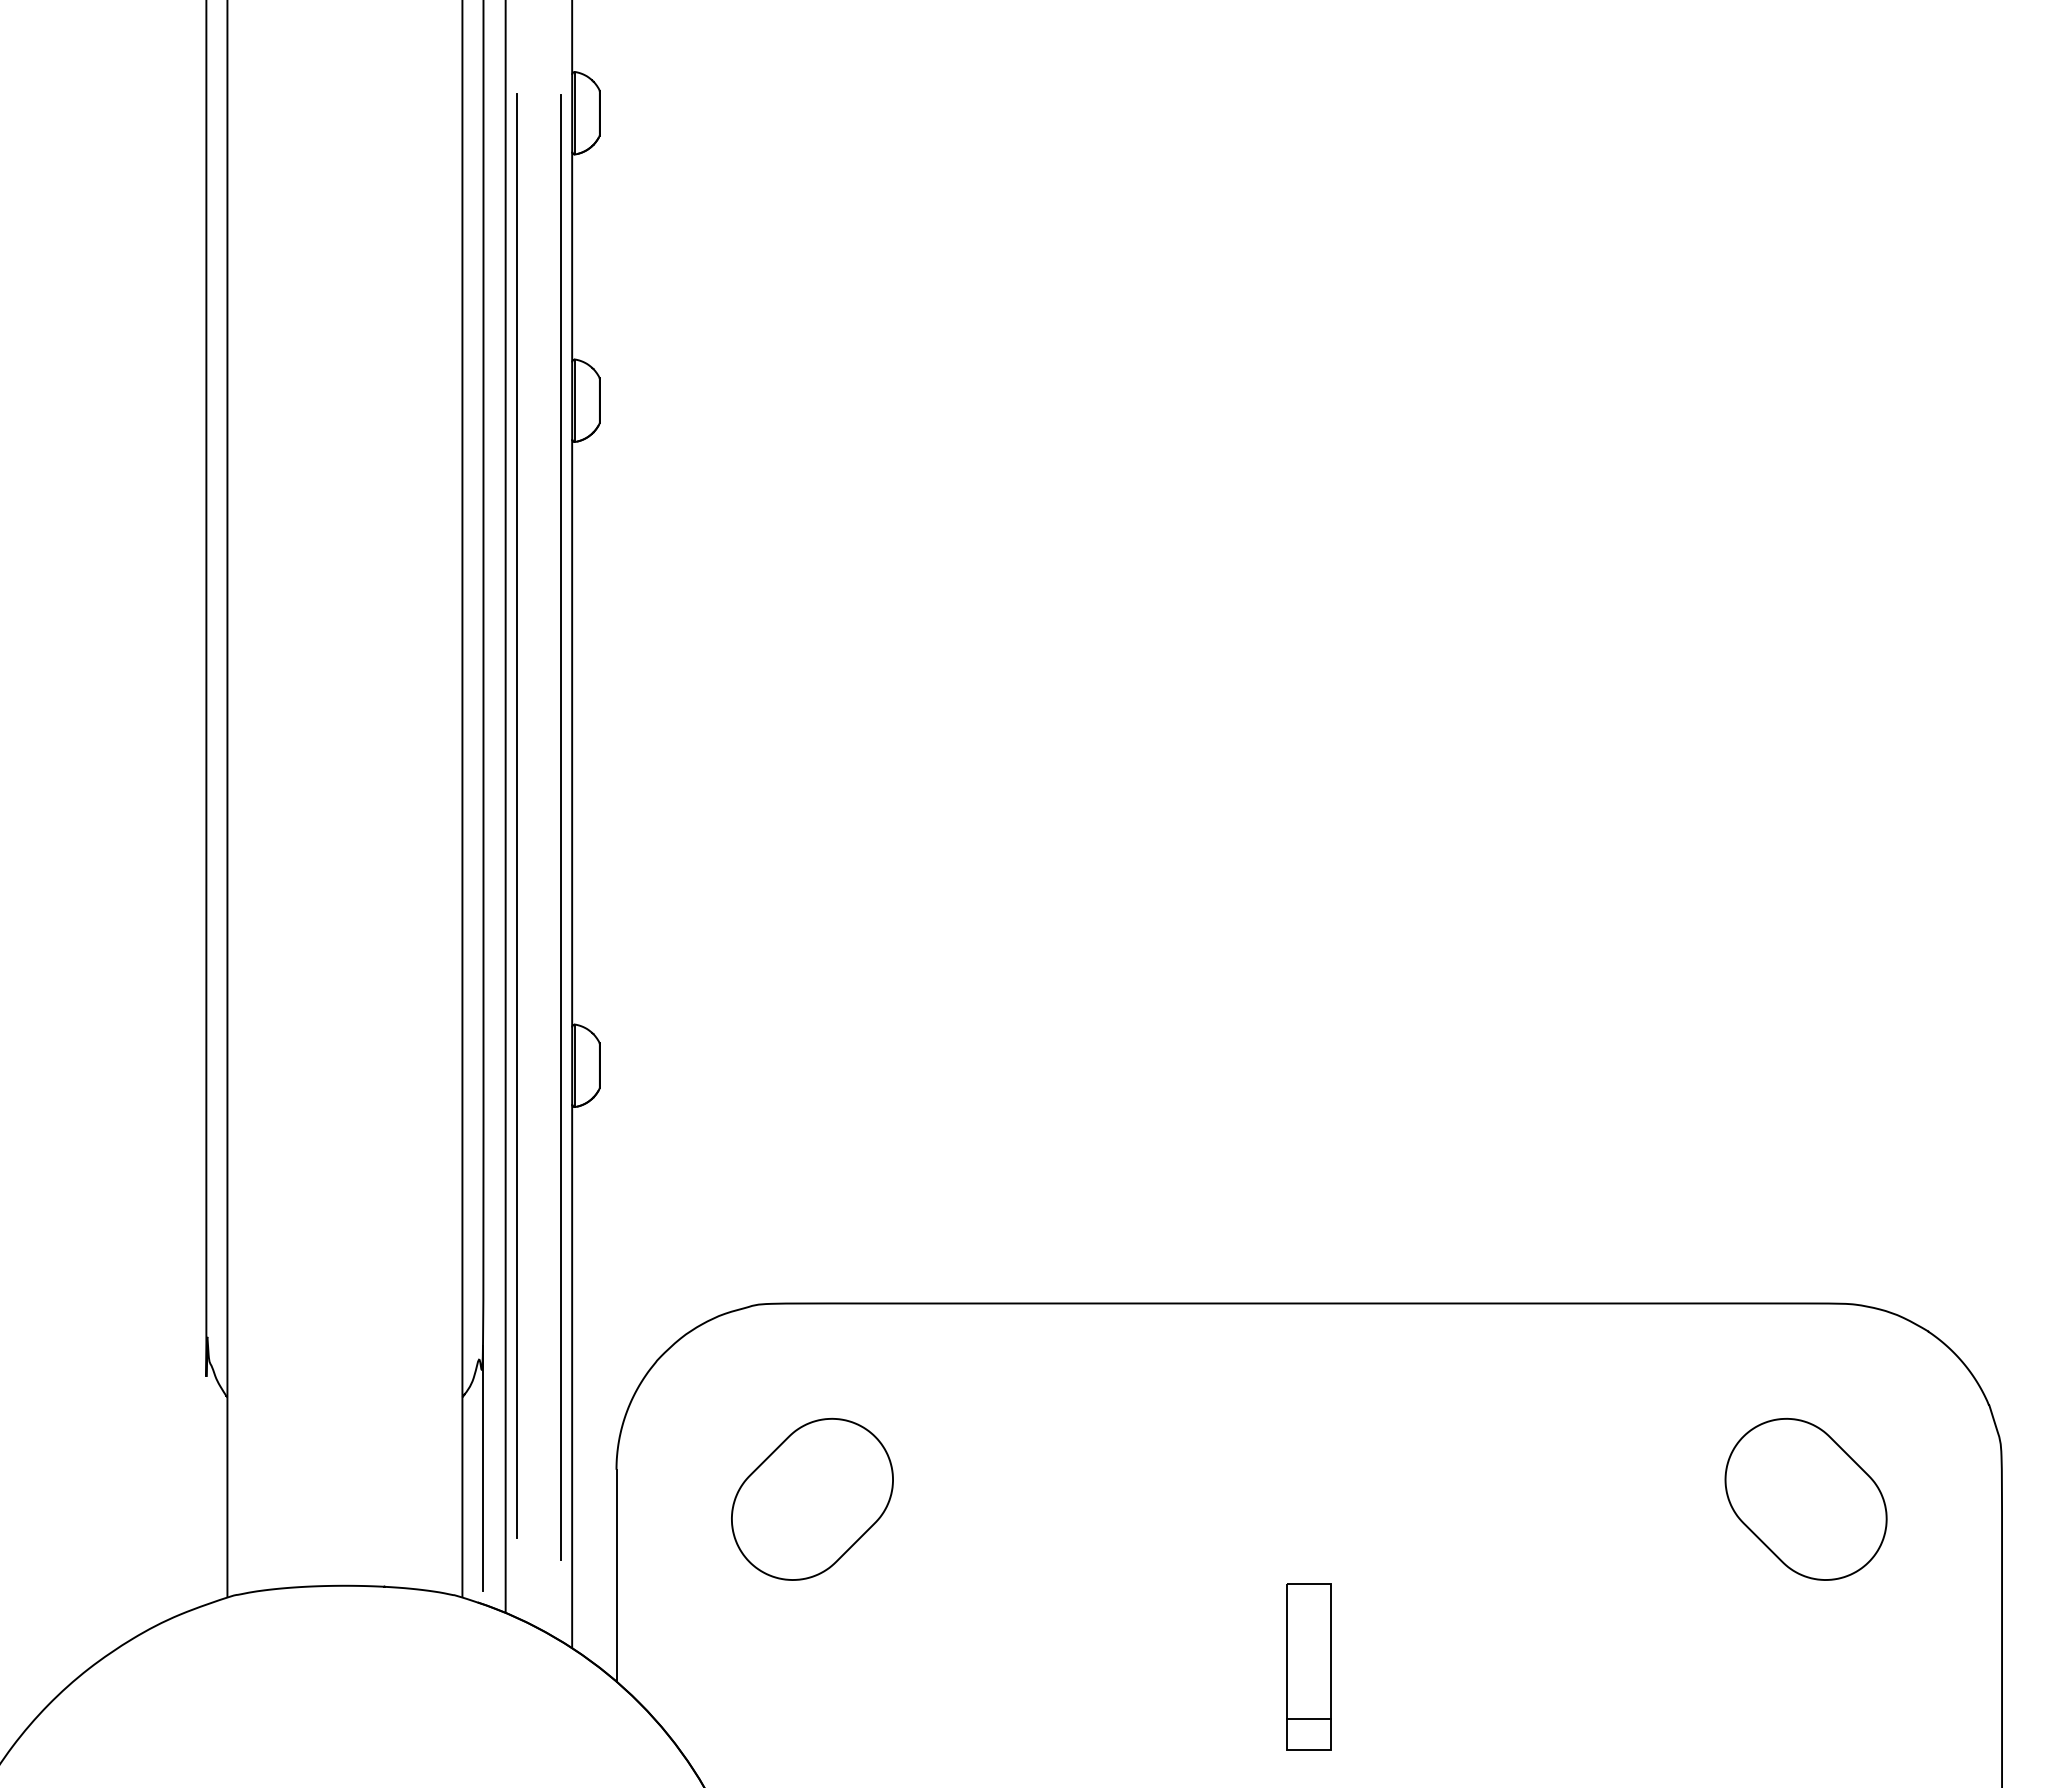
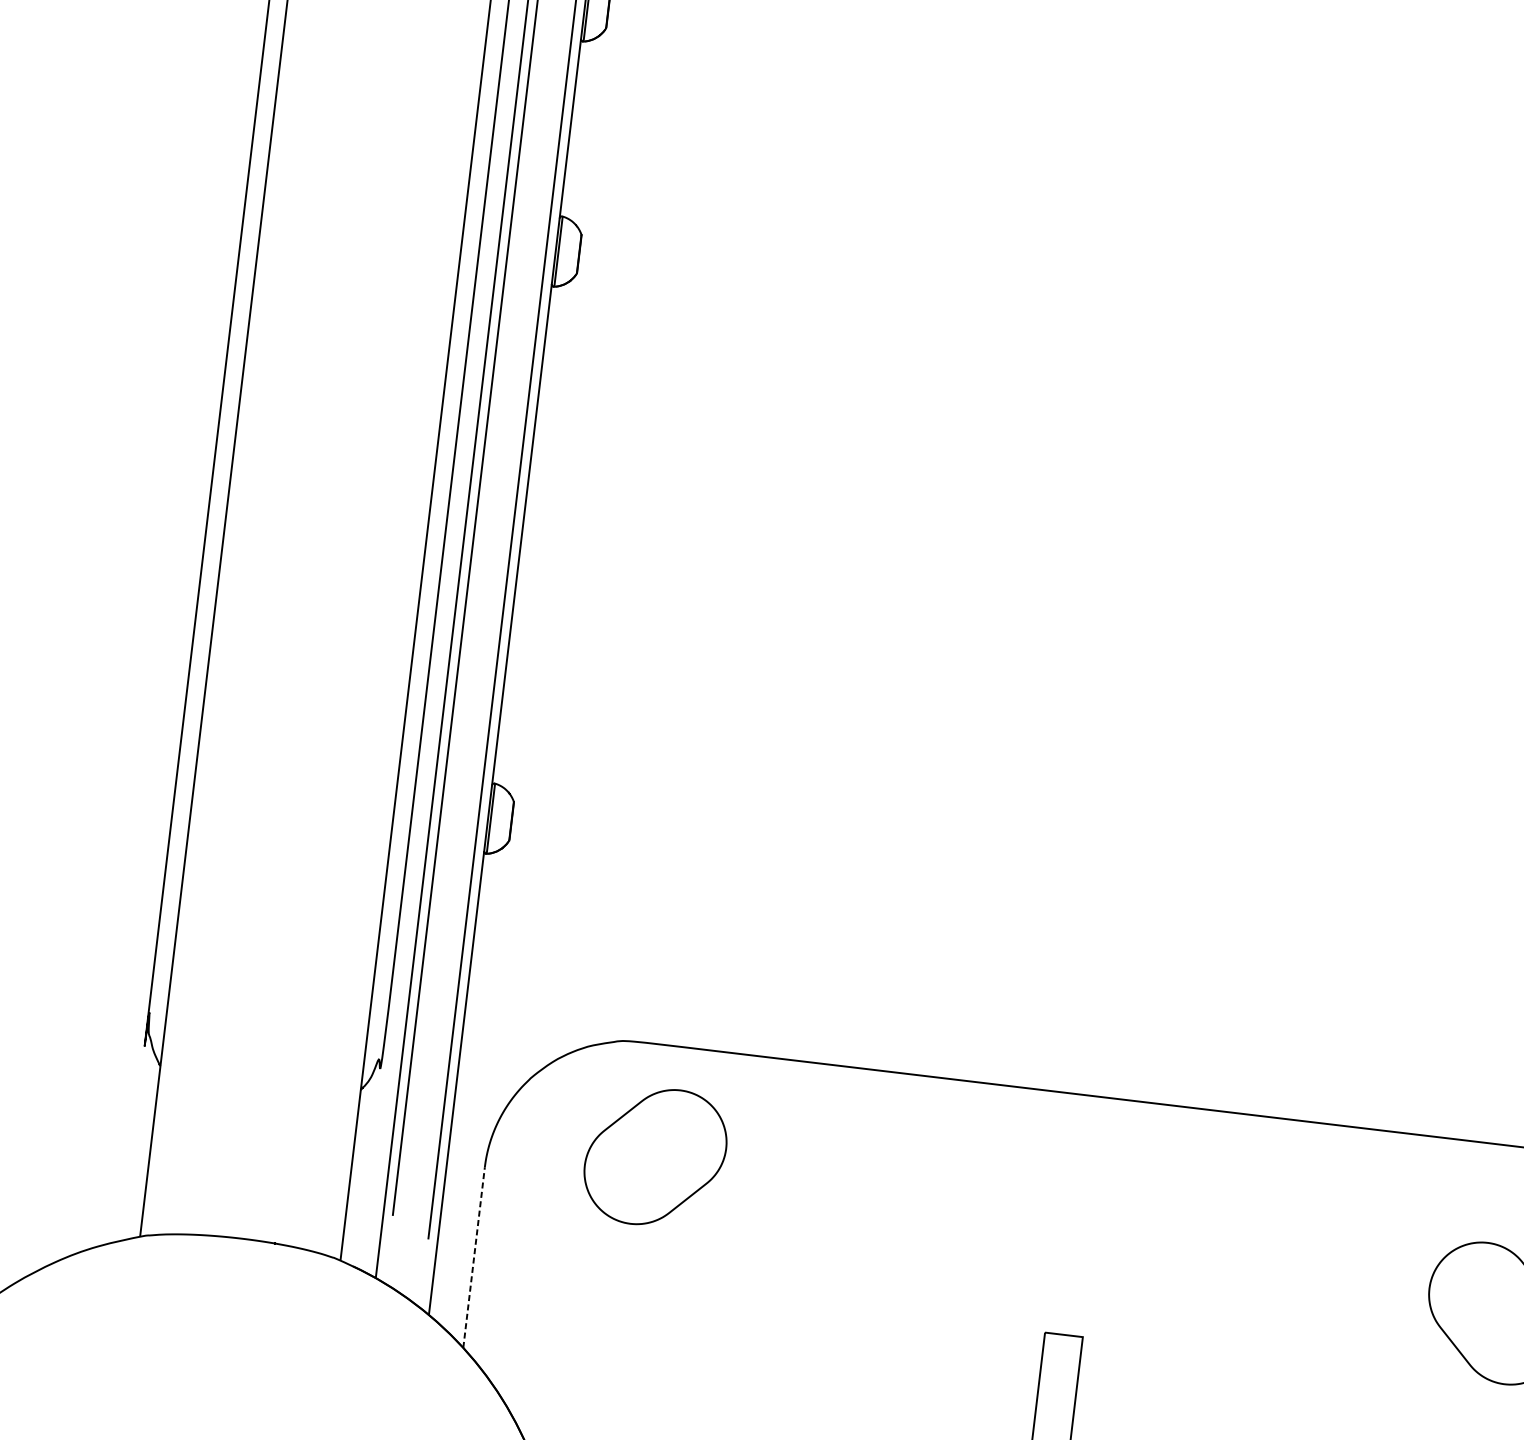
line: (483, 1468) -> (371, 1152), removed
part: (812, 1498) -> (655, 1156), moved
line: (616, 1575) -> (474, 1257), solid -> dashed

